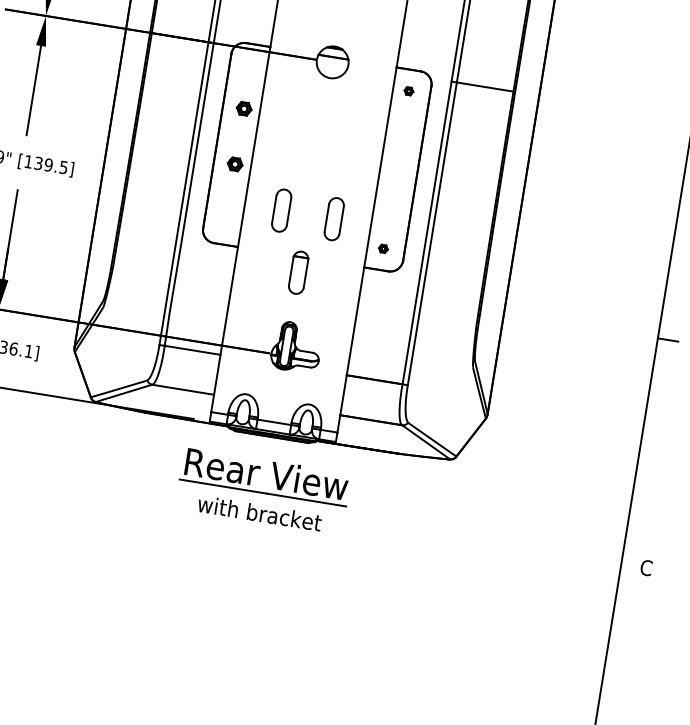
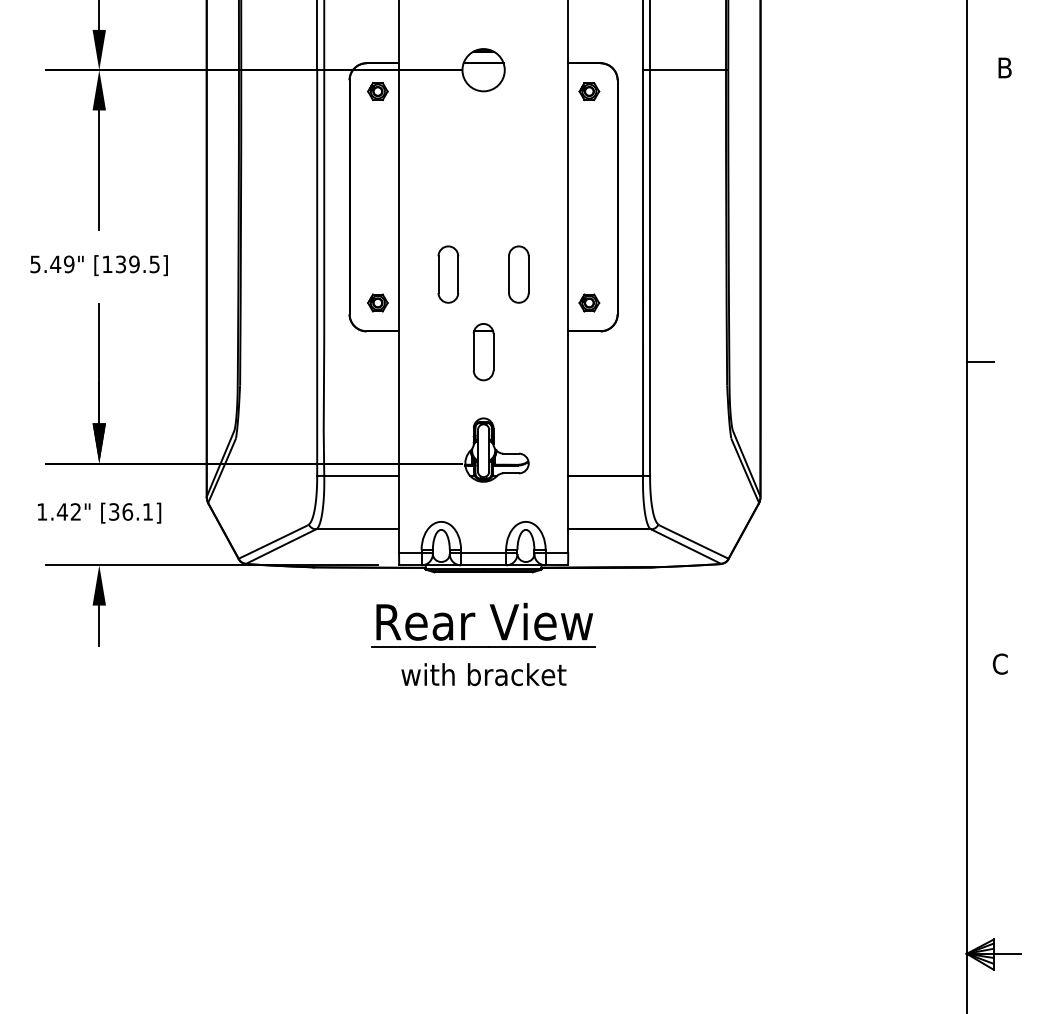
part: (409, 91) -> (589, 91), size x1.67
part: (243, 108) -> (377, 91), moved
part: (234, 163) -> (377, 302), moved
part: (383, 248) -> (589, 302), size x1.67

